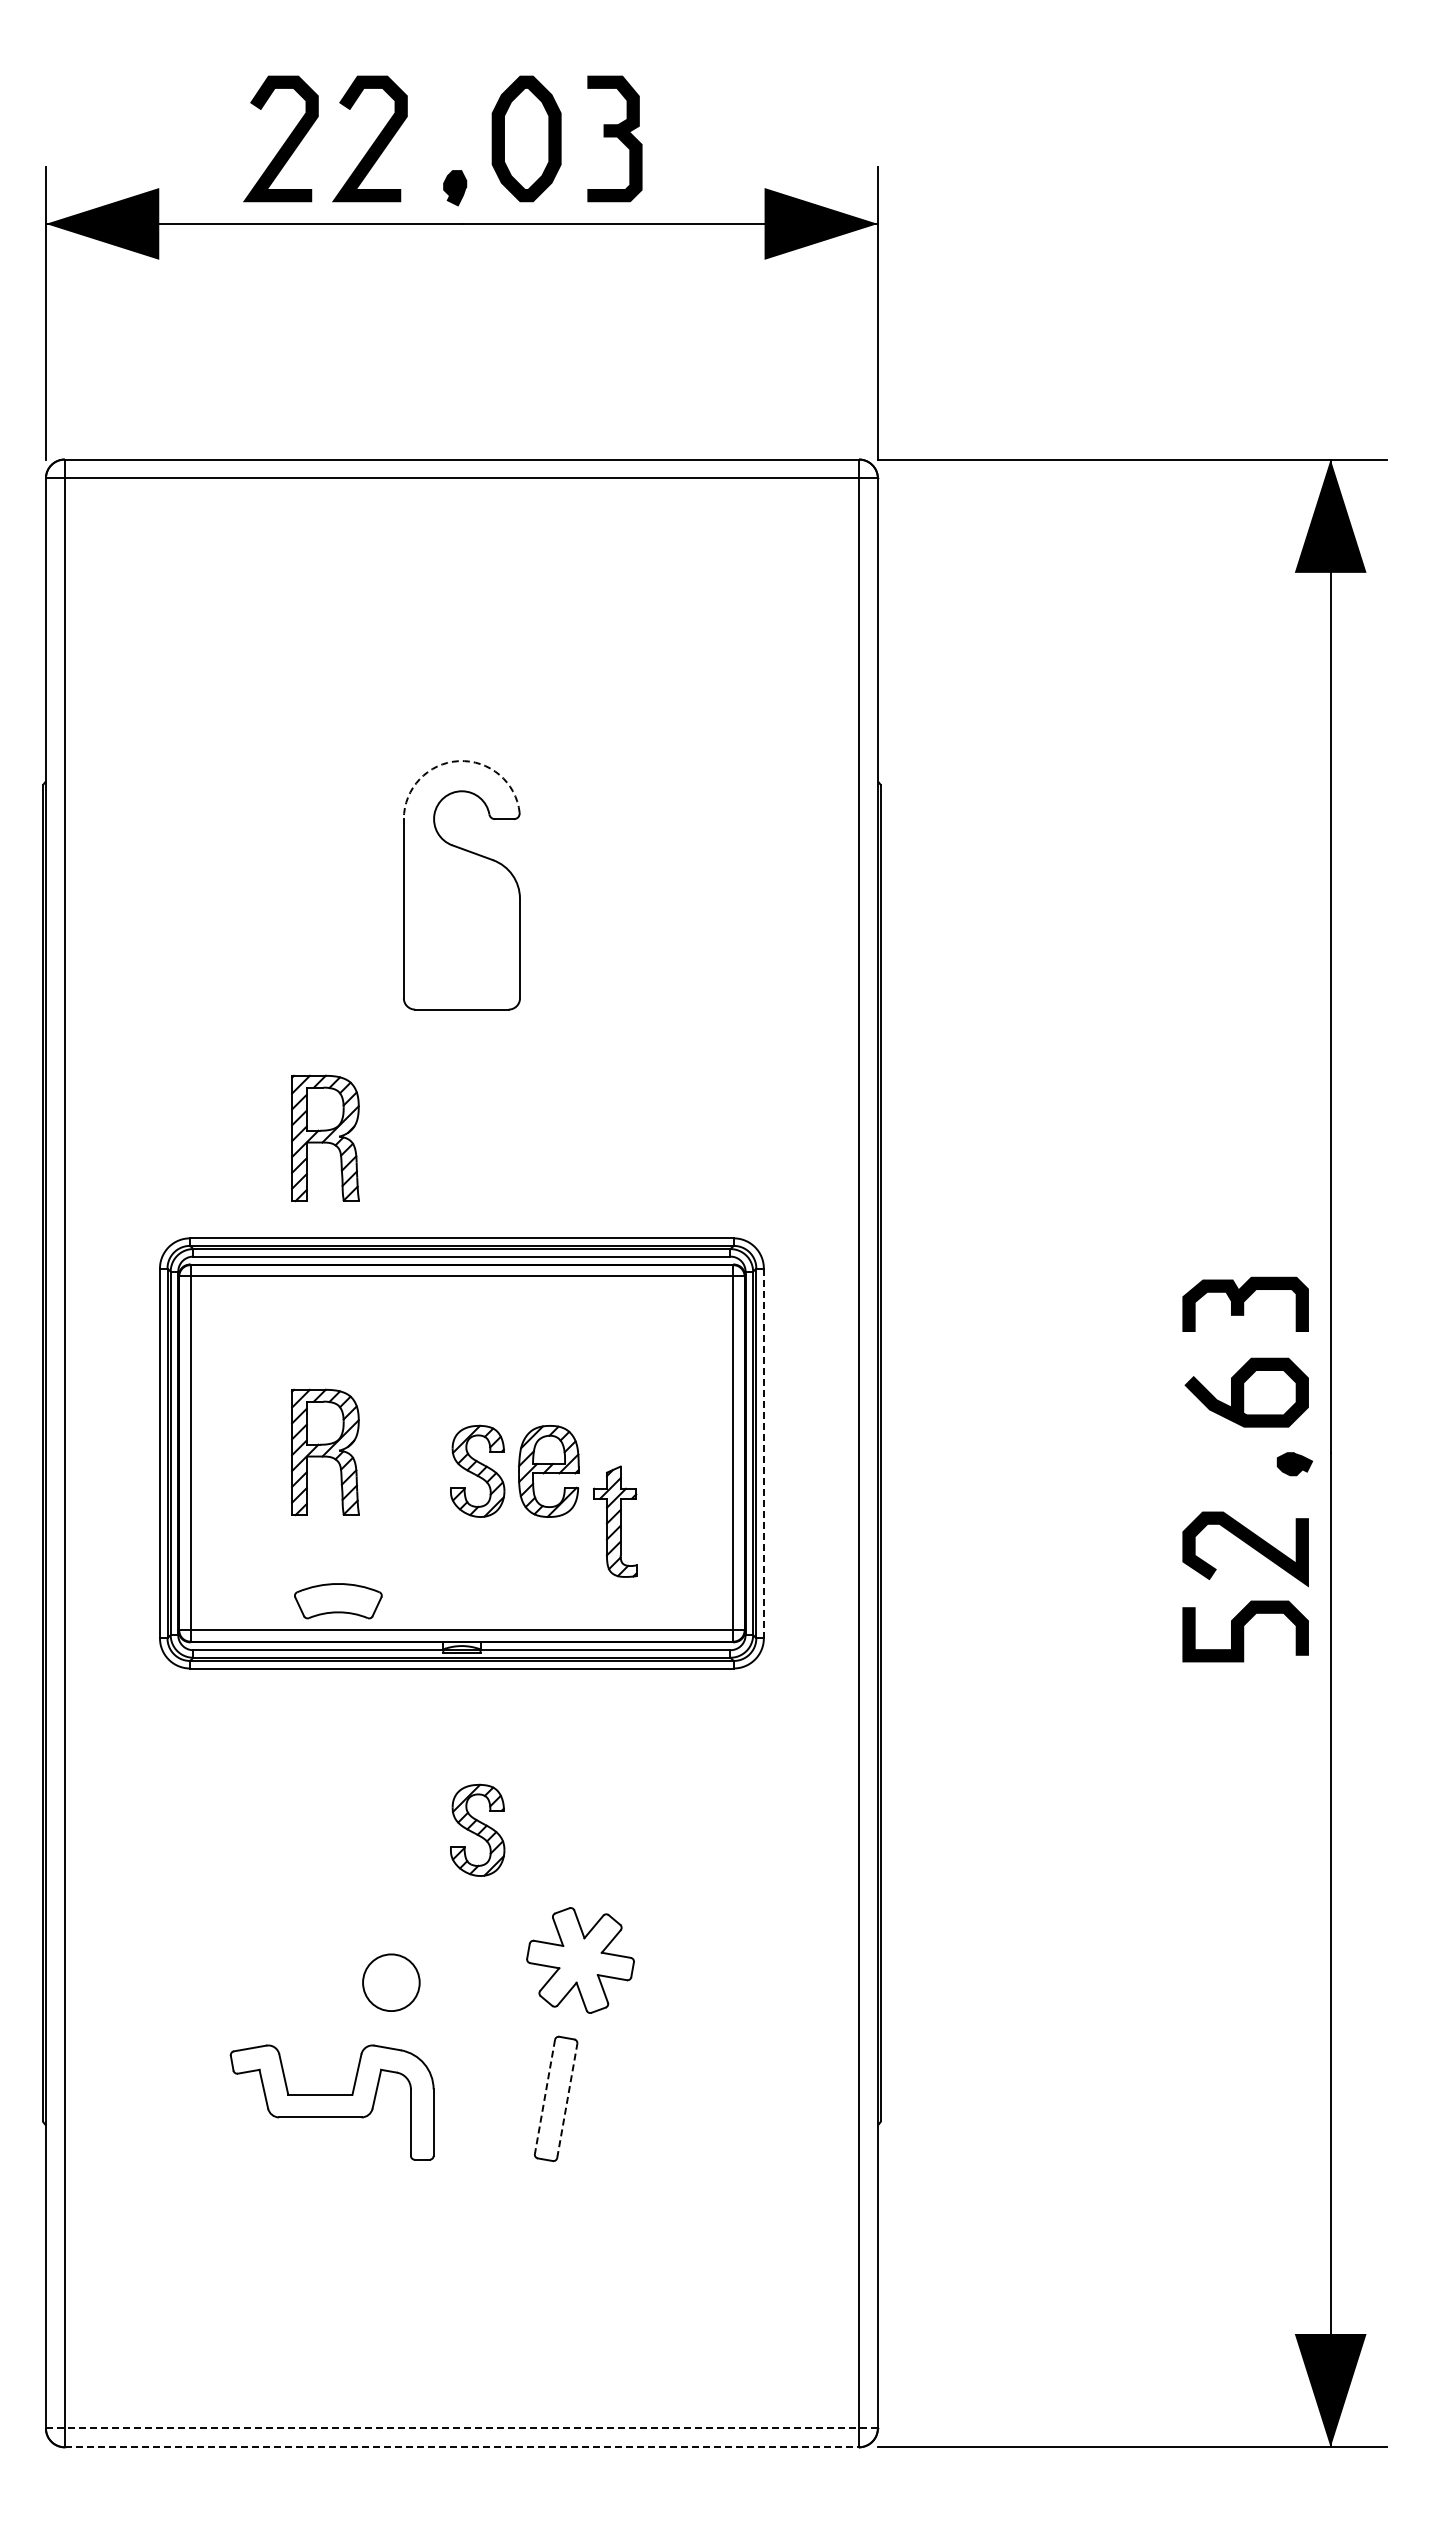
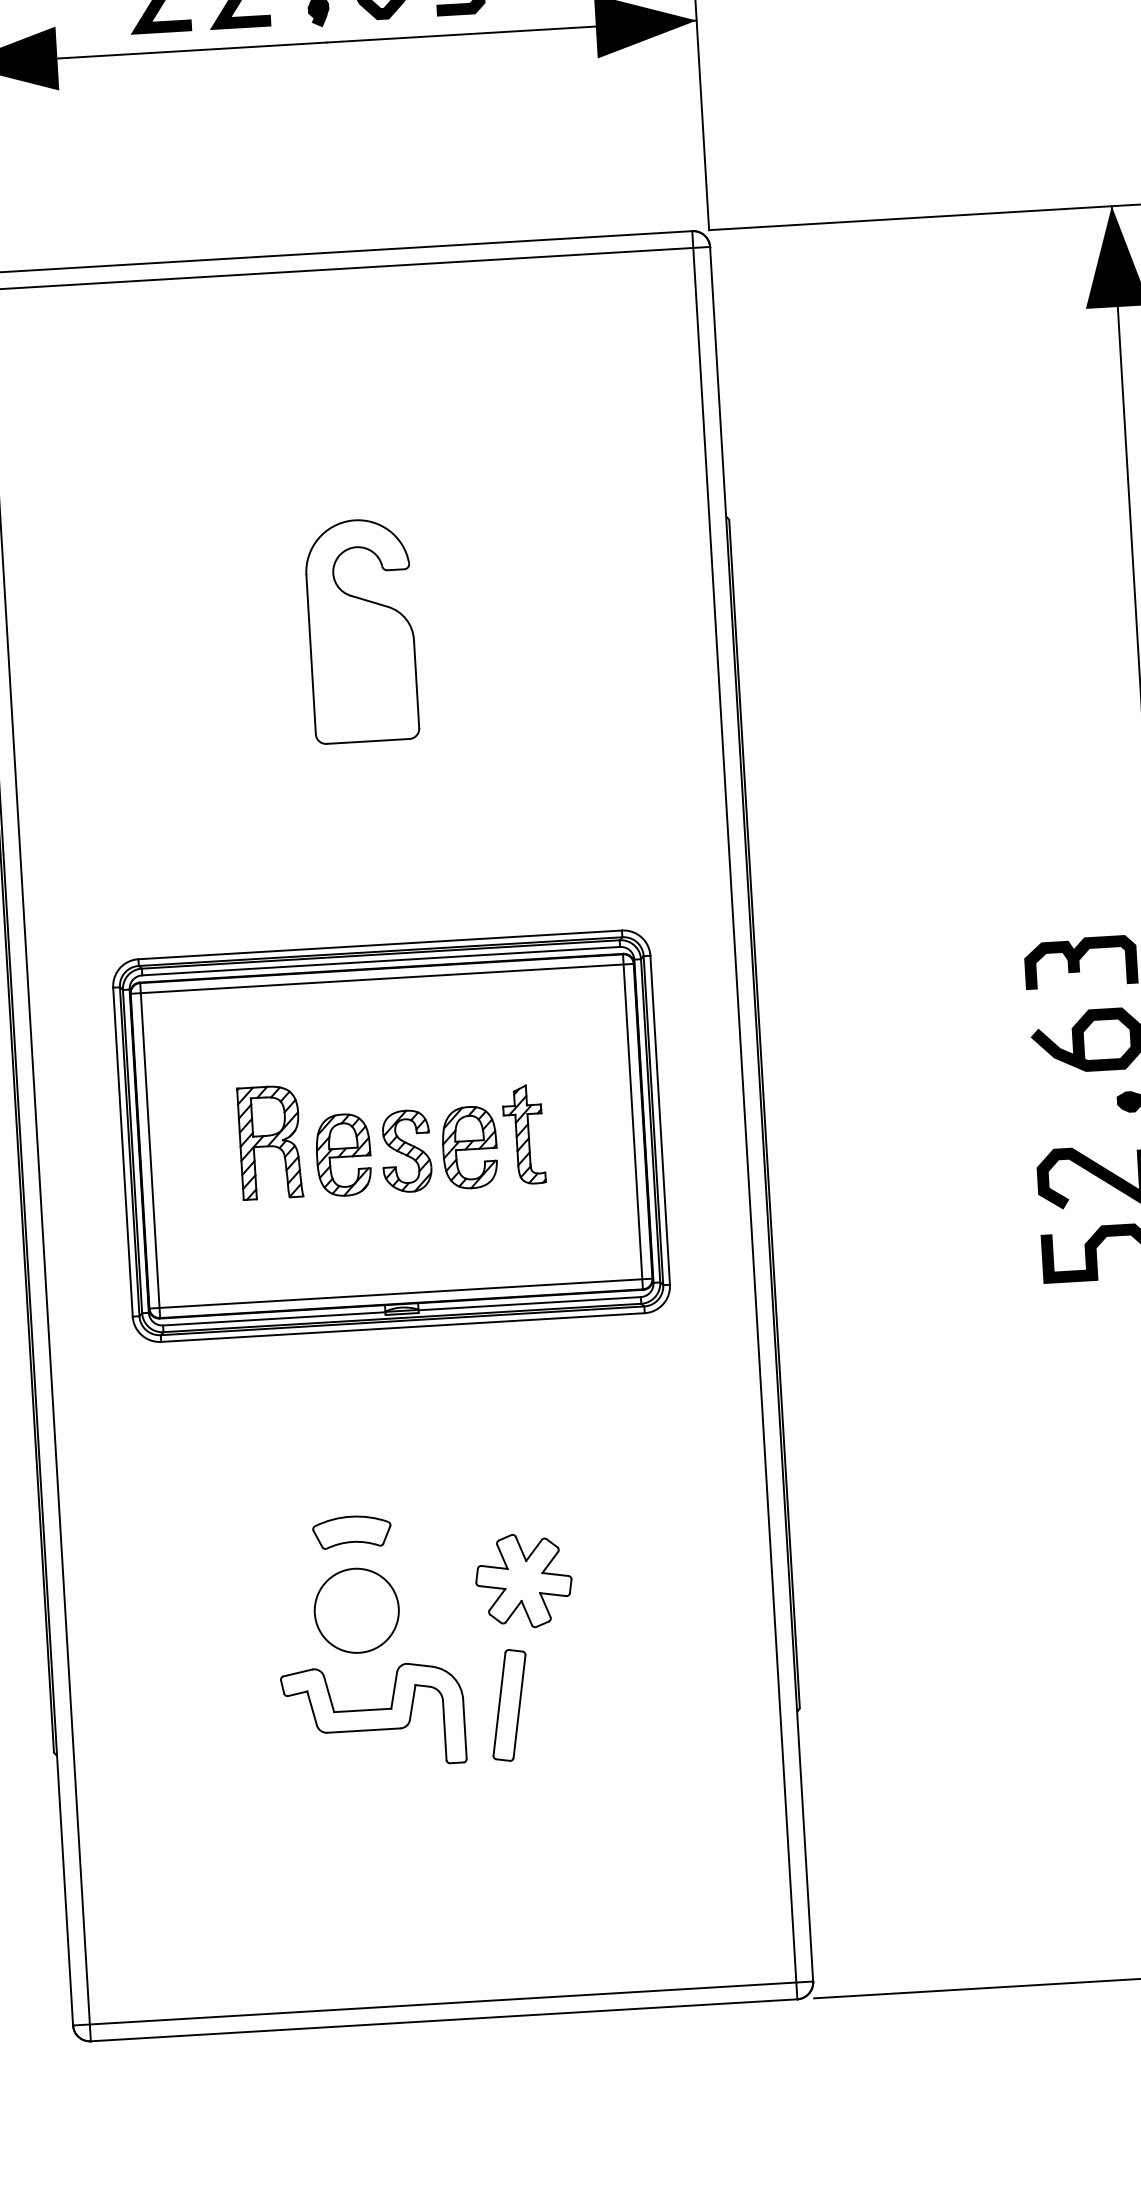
arc: (458, 761) -> (351, 520), dashed -> solid
part: (325, 1138) -> (253, 863), removed
line: (763, 1453) -> (659, 1120), dashed -> solid
part: (406, 1471) -> (343, 1155), added
part: (615, 1521) -> (524, 1134), moved
part: (338, 1601) -> (352, 1532), moved
part: (477, 1829) -> (425, 1469), removed
circle: (391, 1982) -> (356, 1610), size x1.67
line: (544, 2096) -> (499, 1703), dashed -> solid
line: (567, 2100) -> (519, 1706), dashed -> solid
part: (331, 2102) -> (373, 1716), moved
line: (461, 2428) -> (442, 2003), dashed -> solid
line: (462, 2447) -> (444, 2020), dashed -> solid

